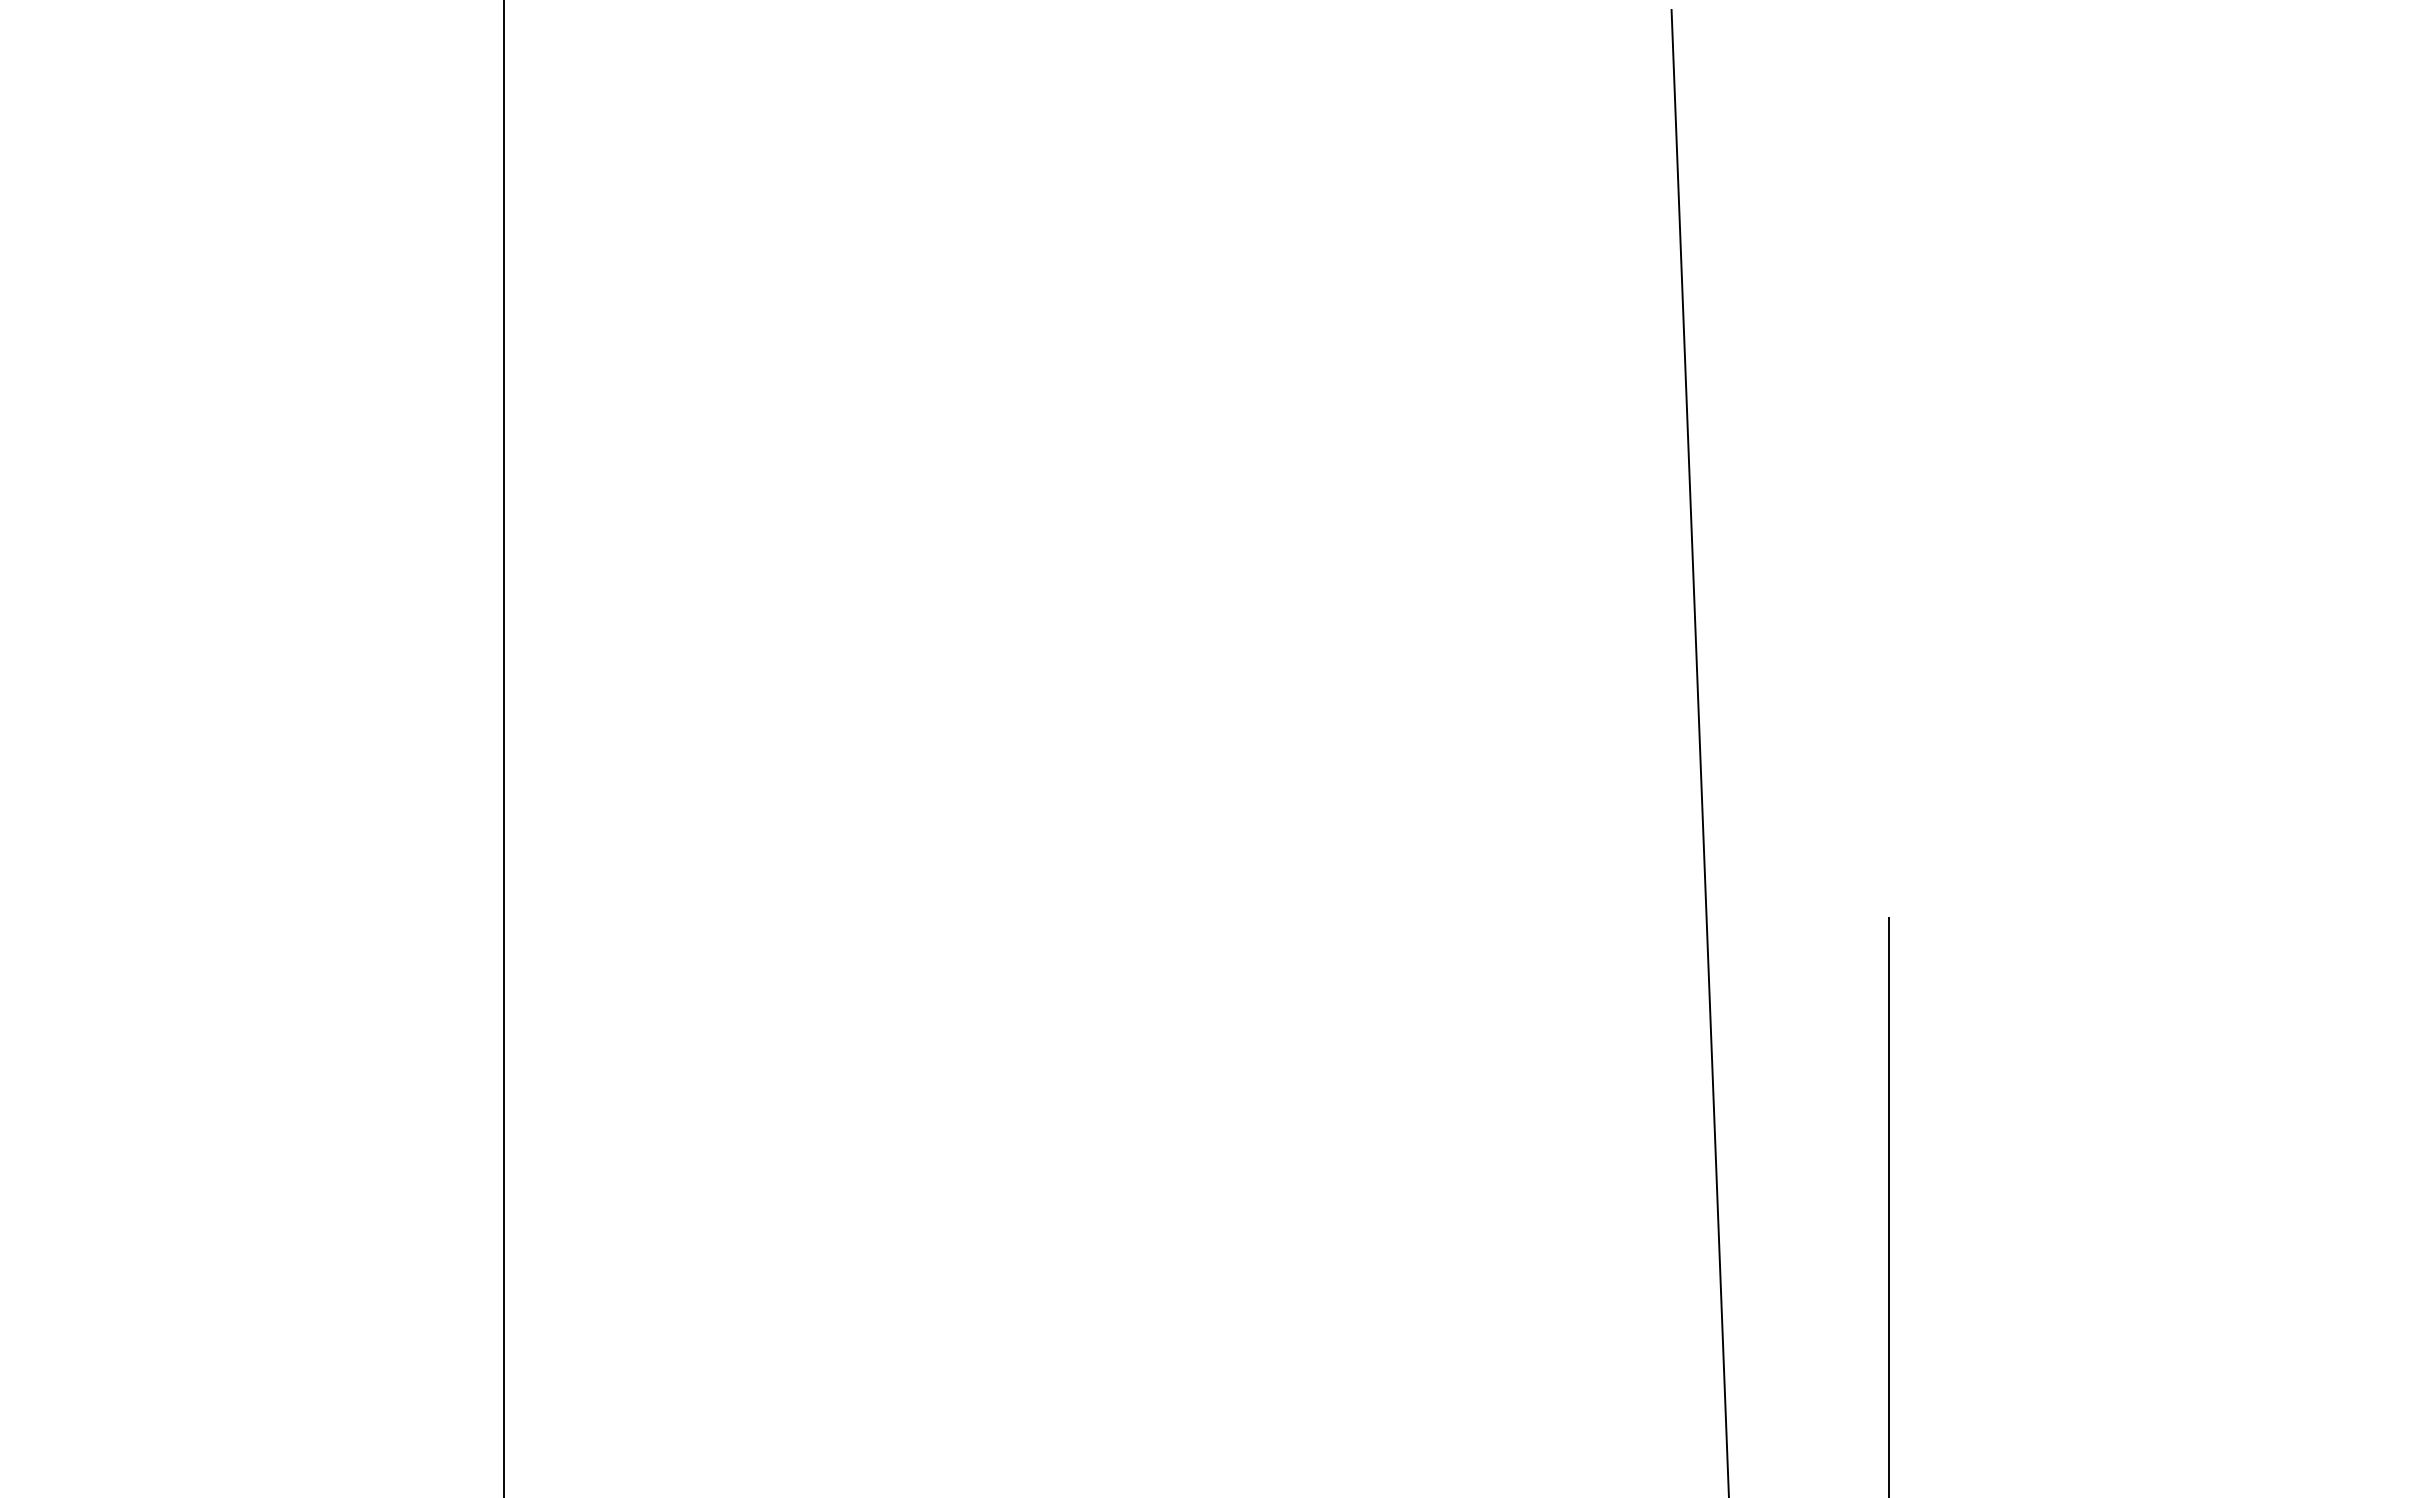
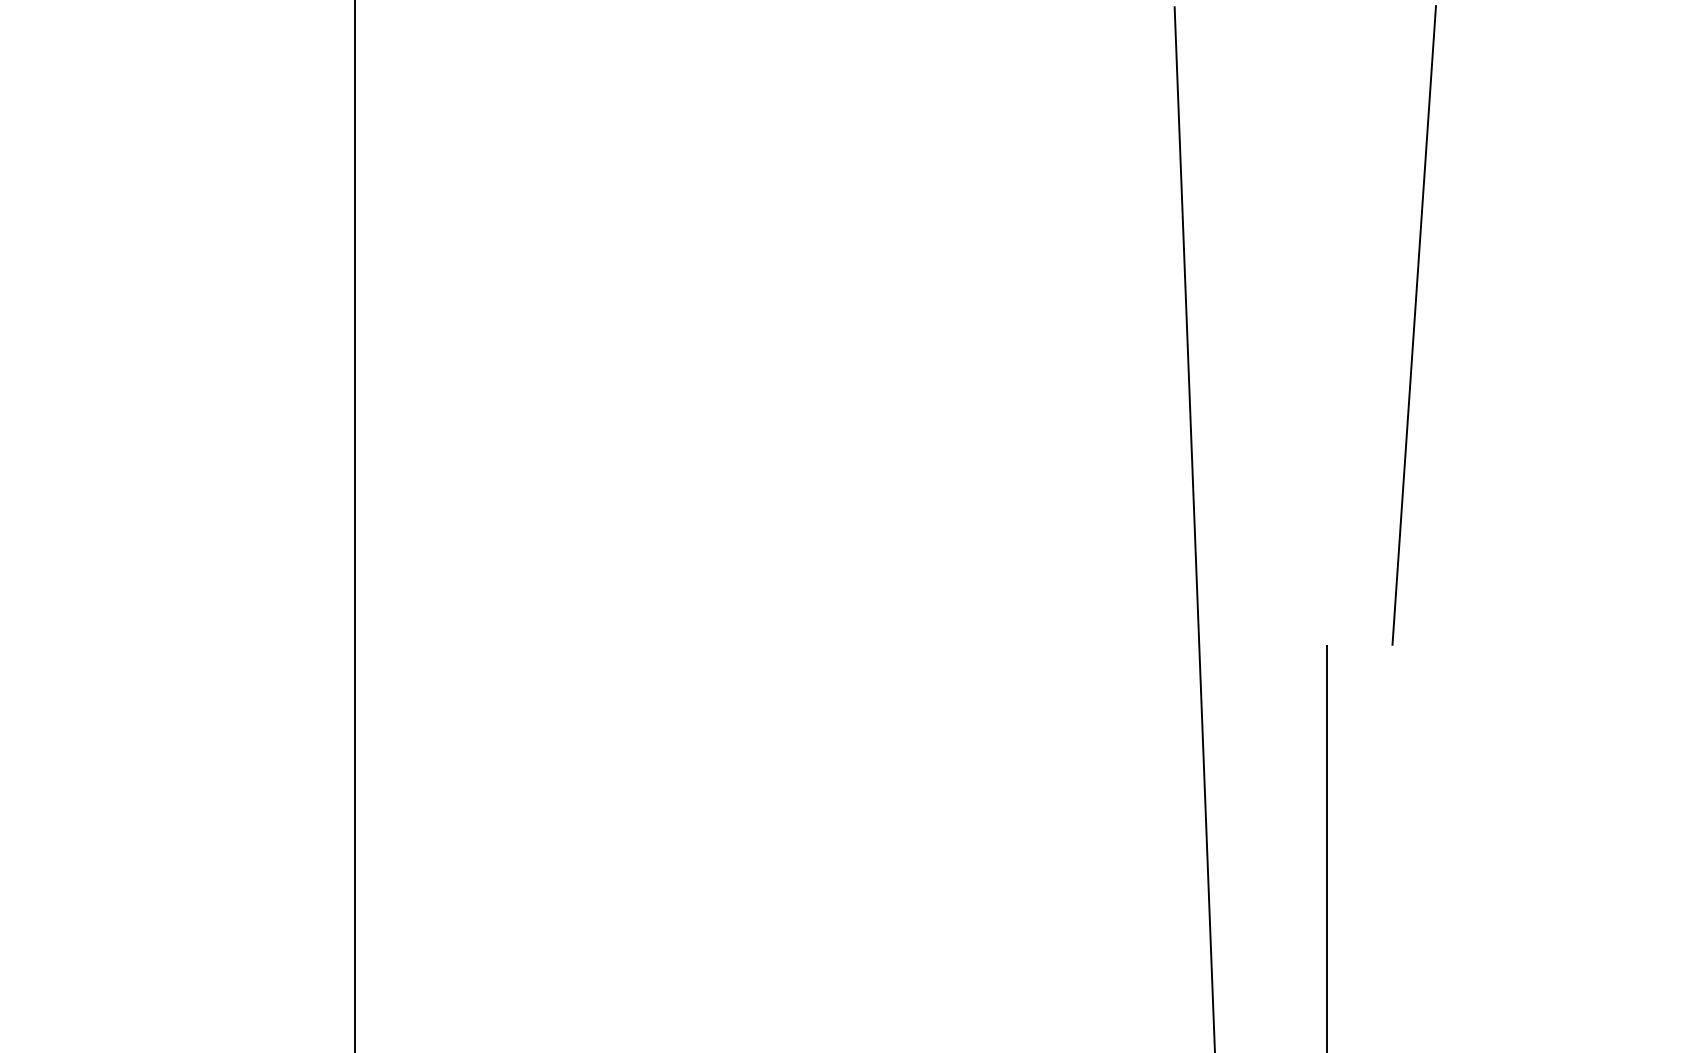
line: (2012, 462) -> (1414, 325), added

